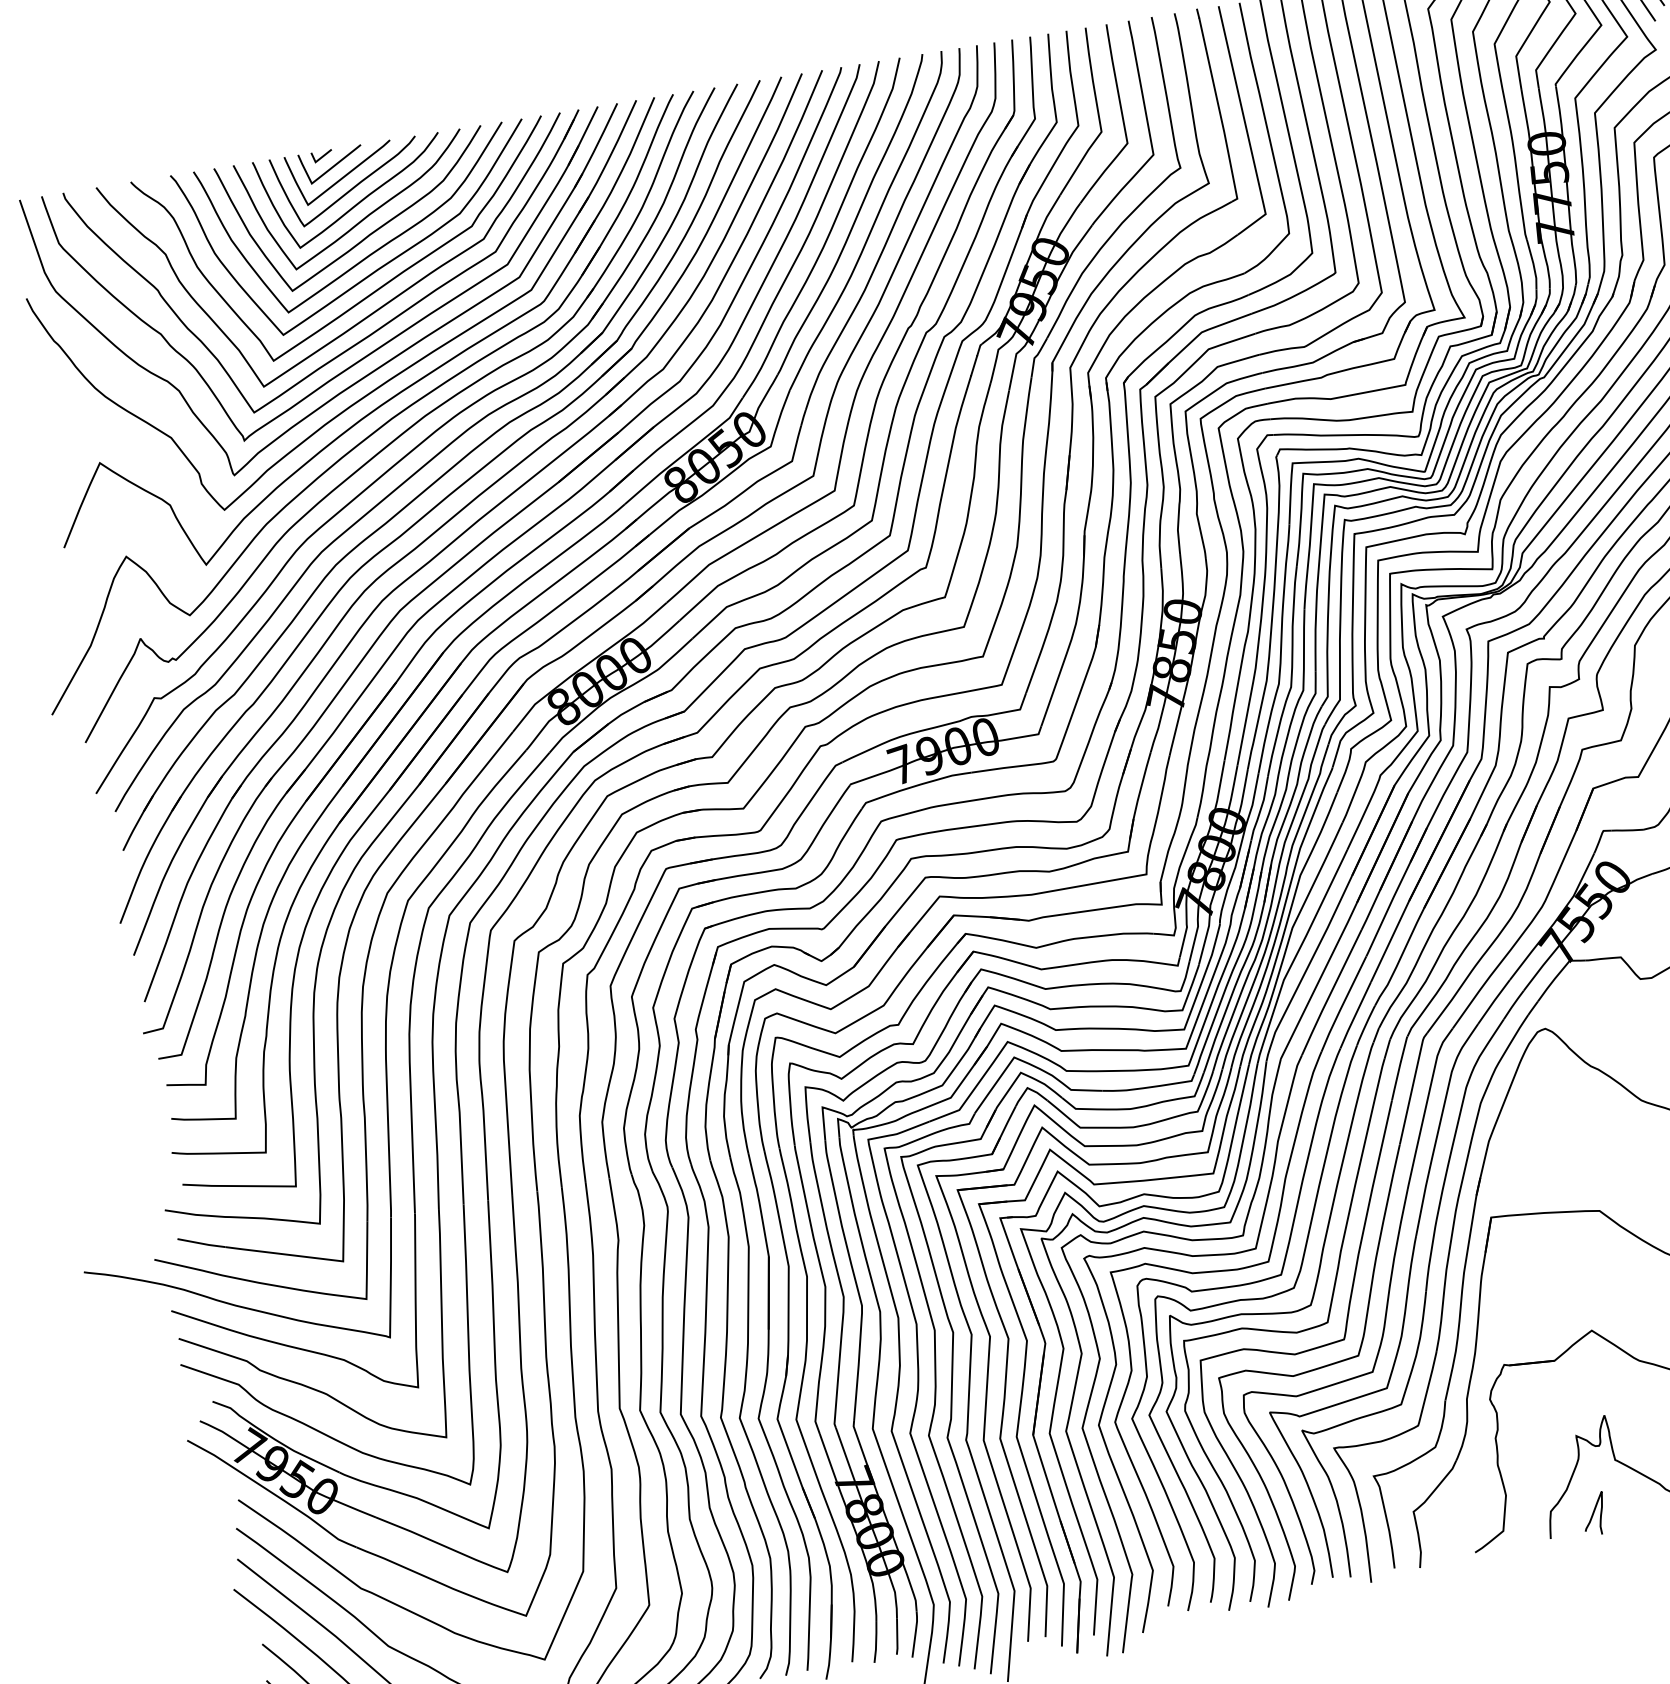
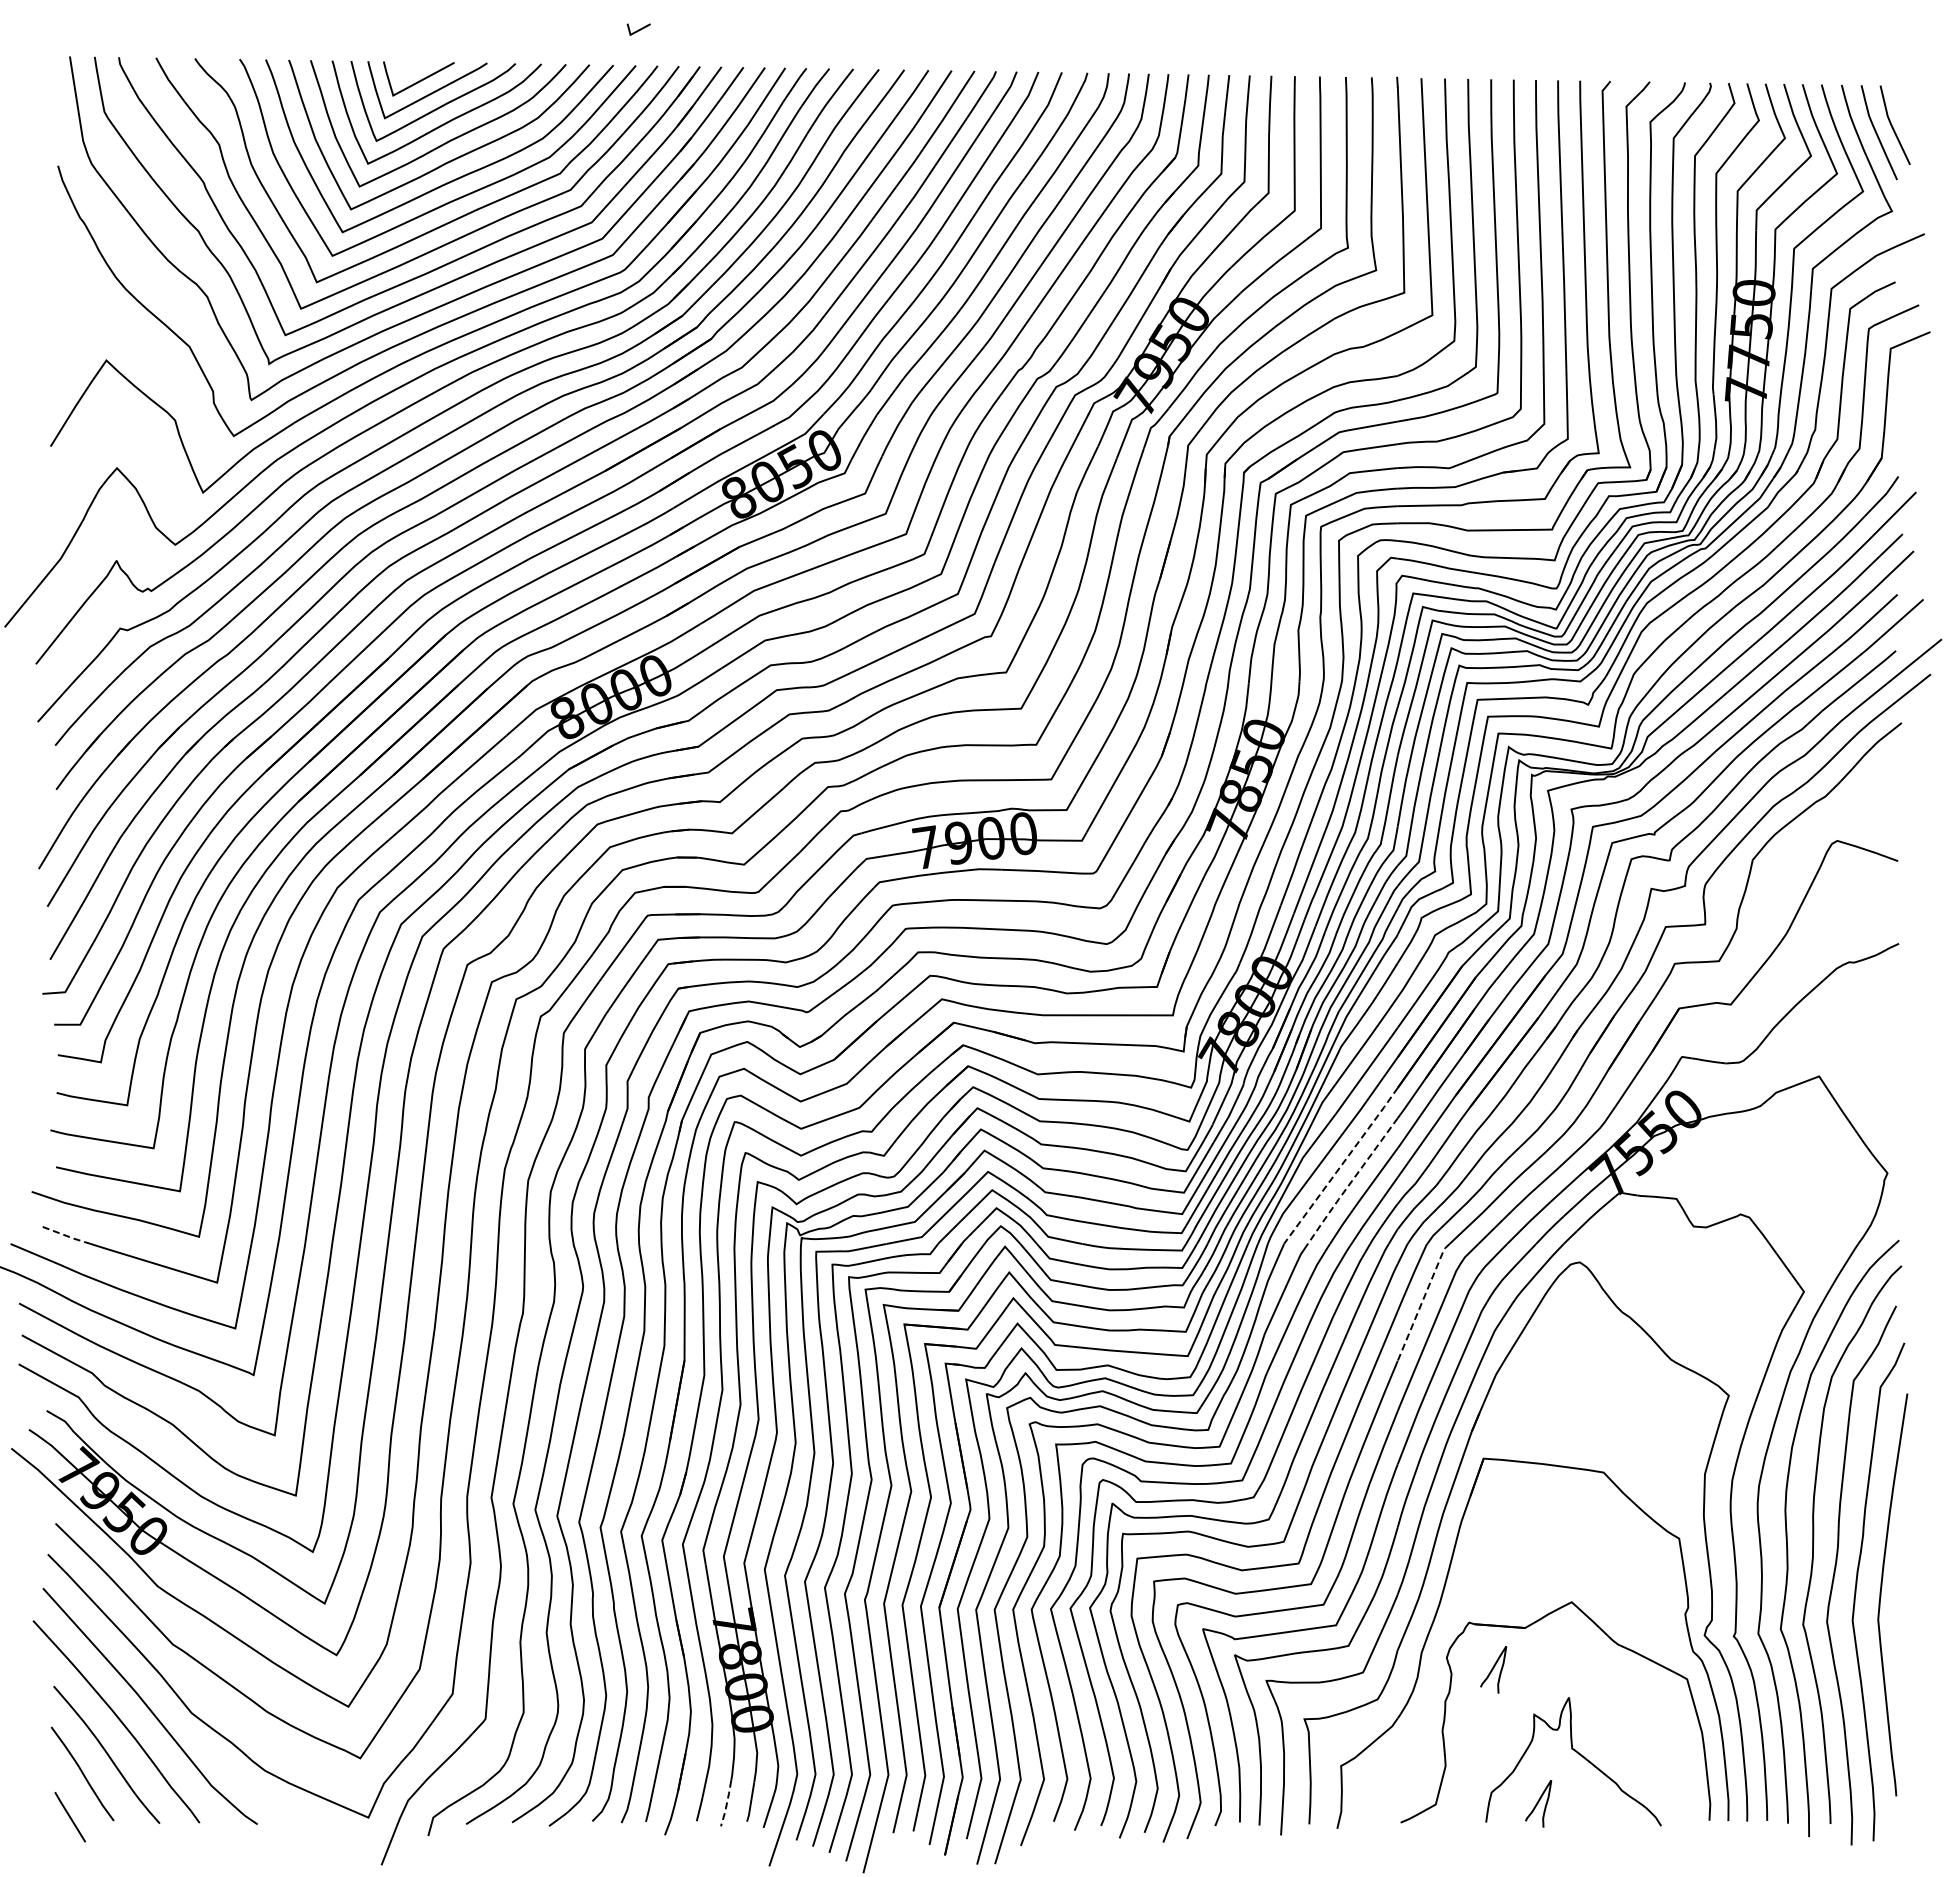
line: (321, 156) -> (638, 29), moved
line: (1319, 981) -> (1341, 1166), solid -> dashed
line: (1330, 994) -> (1351, 1182), solid -> dashed
line: (1412, 1087) -> (1422, 1300), solid -> dashed
line: (201, 1243) -> (65, 1235), solid -> dashed
curve: (1533, 1402) -> (1493, 1669), added
line: (875, 1641) -> (726, 1803), solid -> dashed

